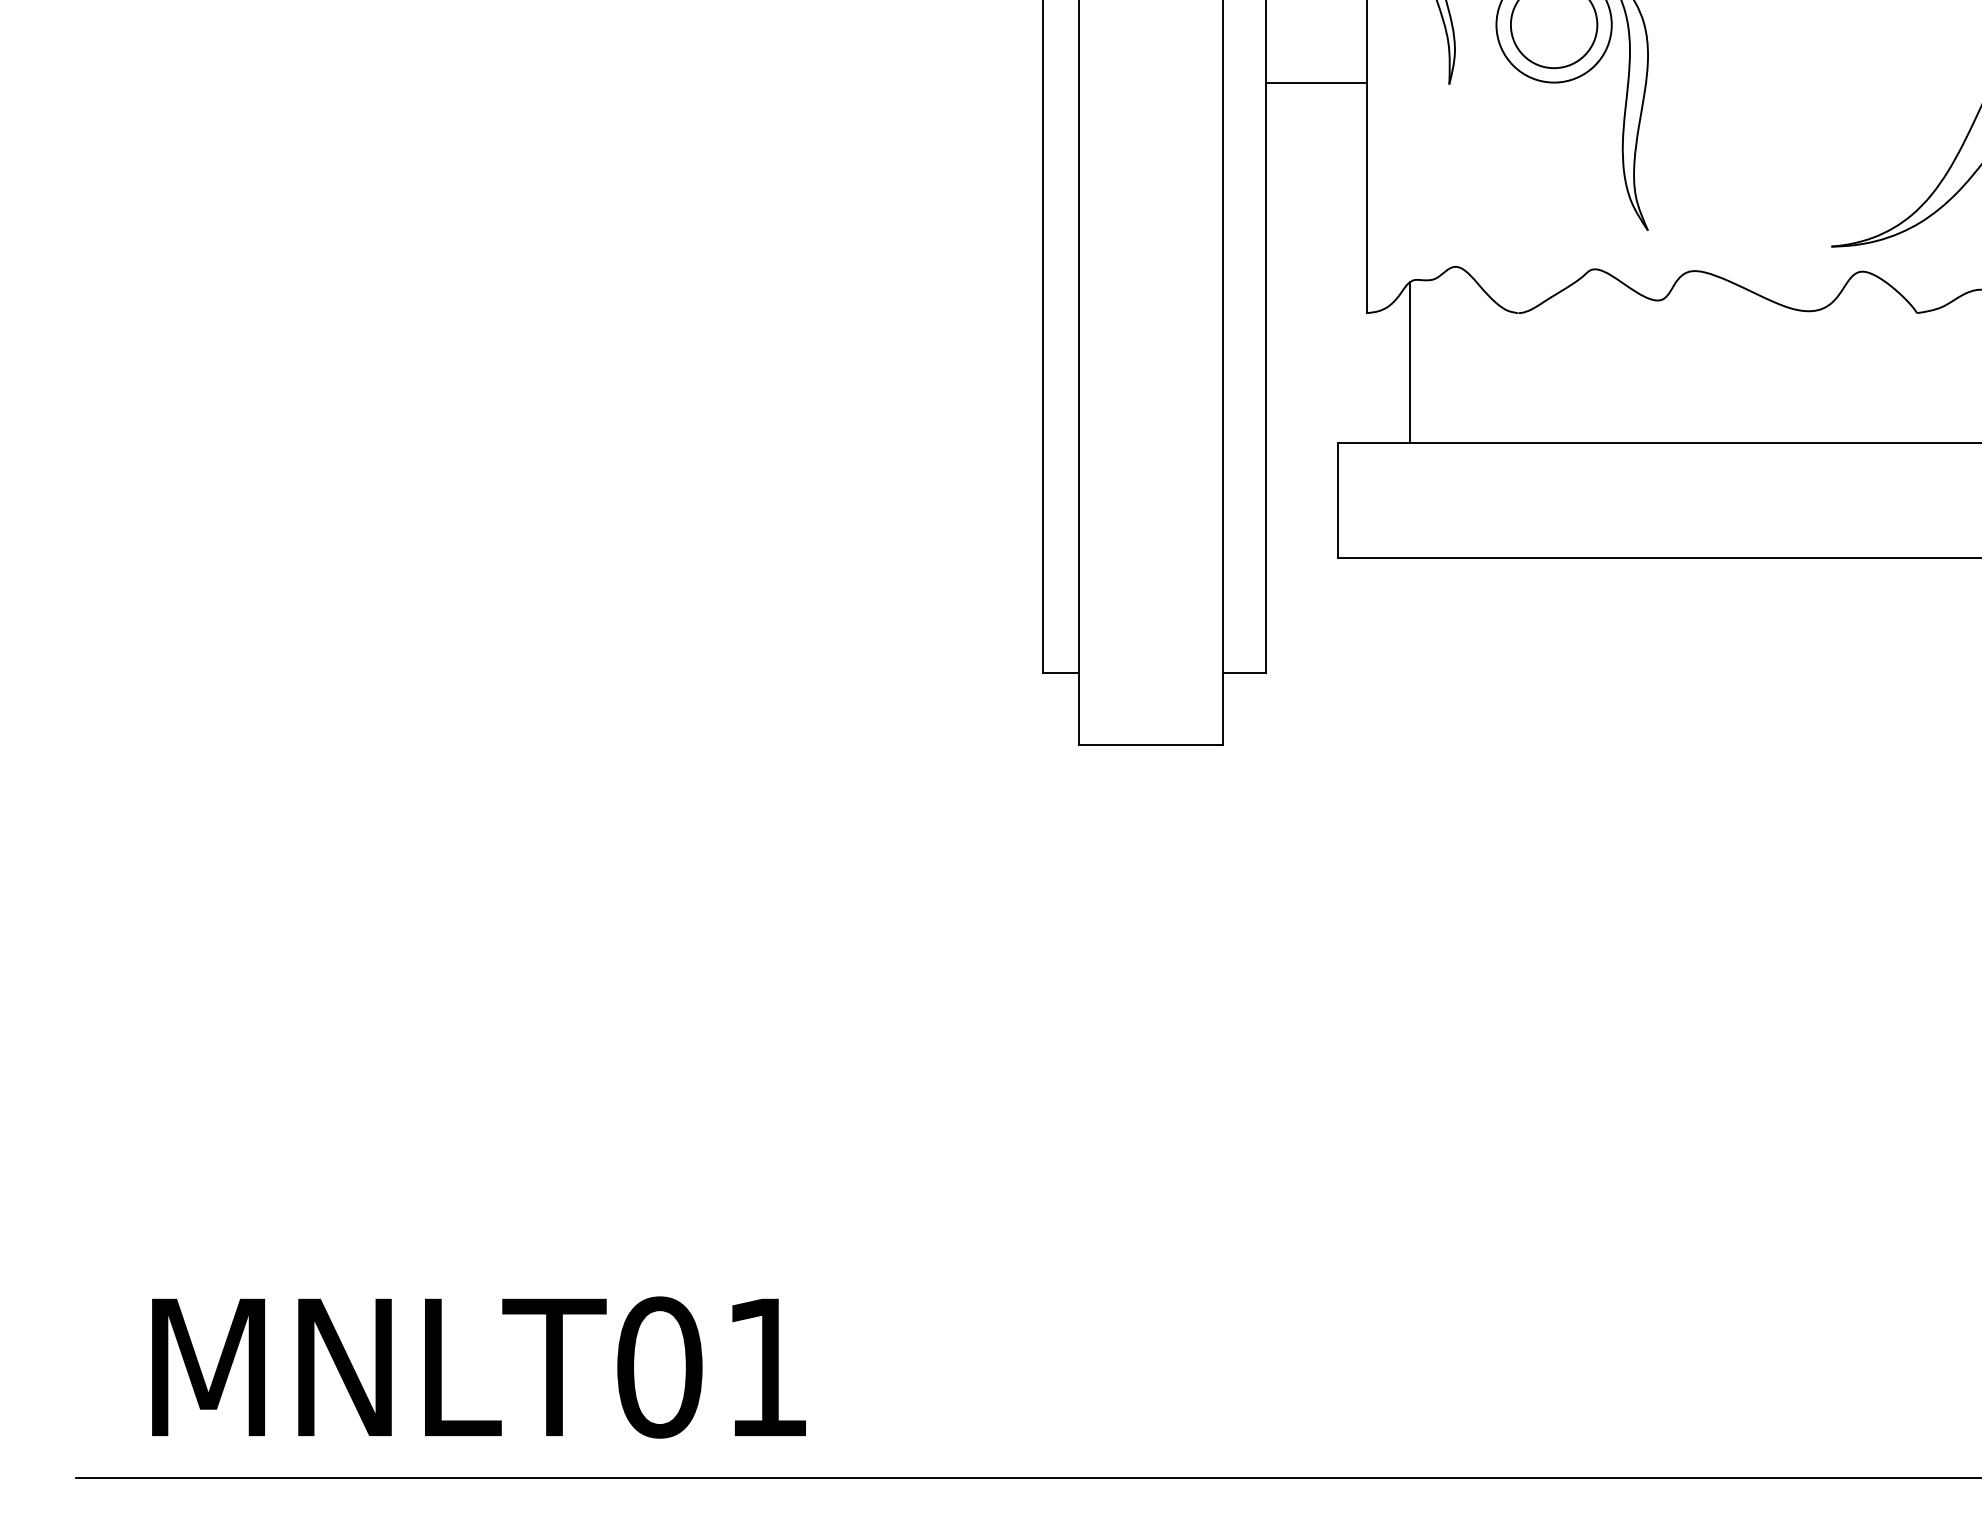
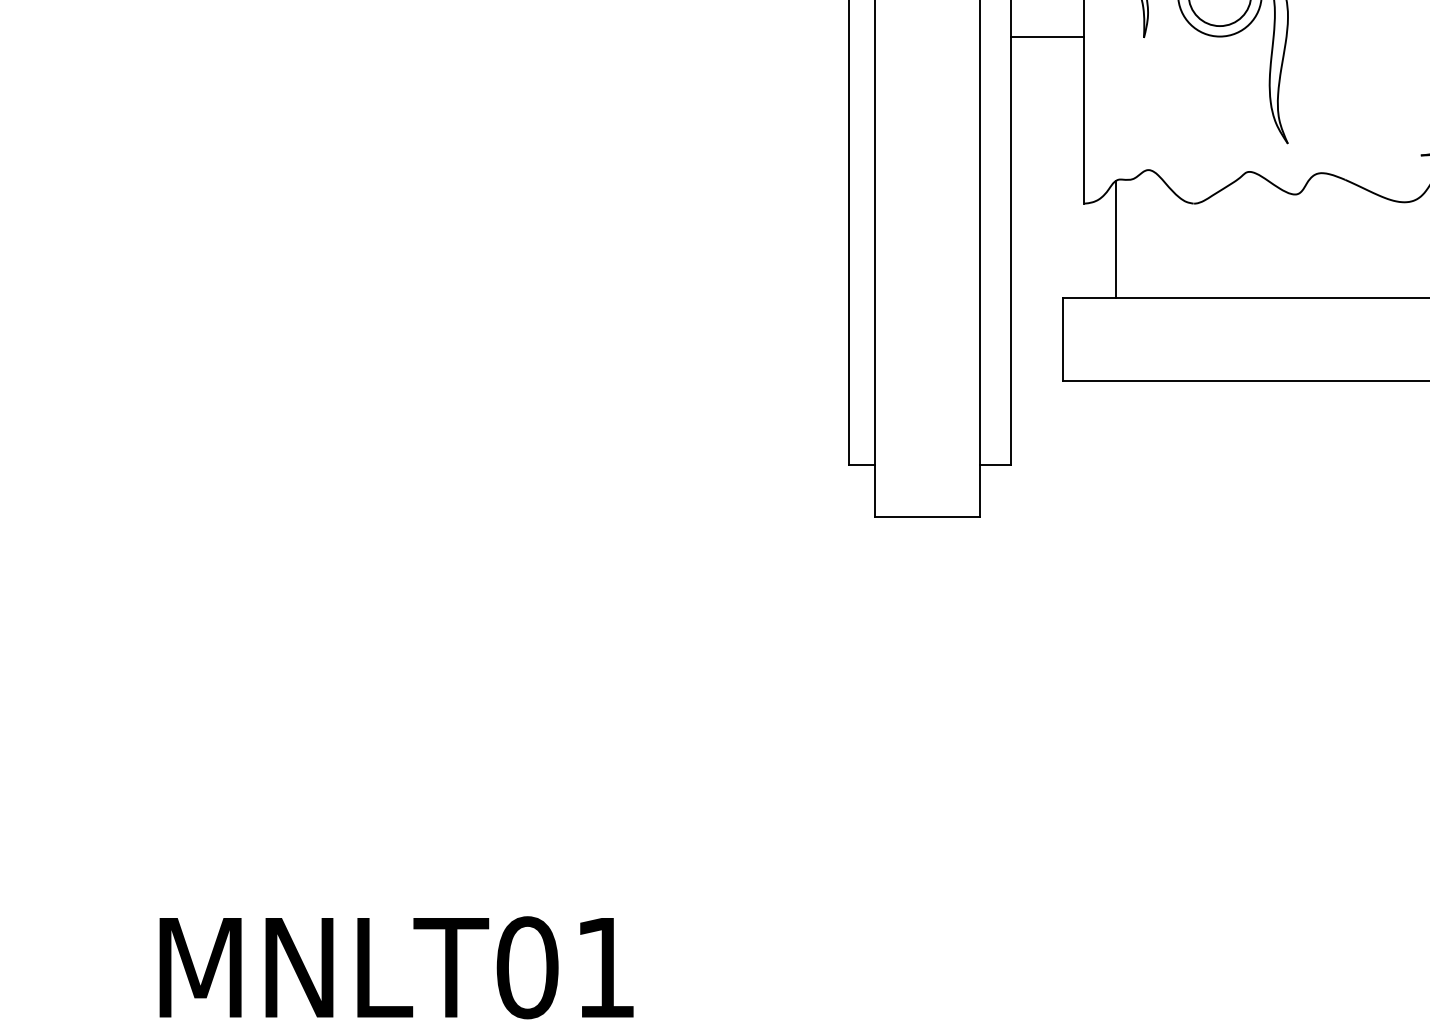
text: (478, 1367) -> (396, 967), moved

